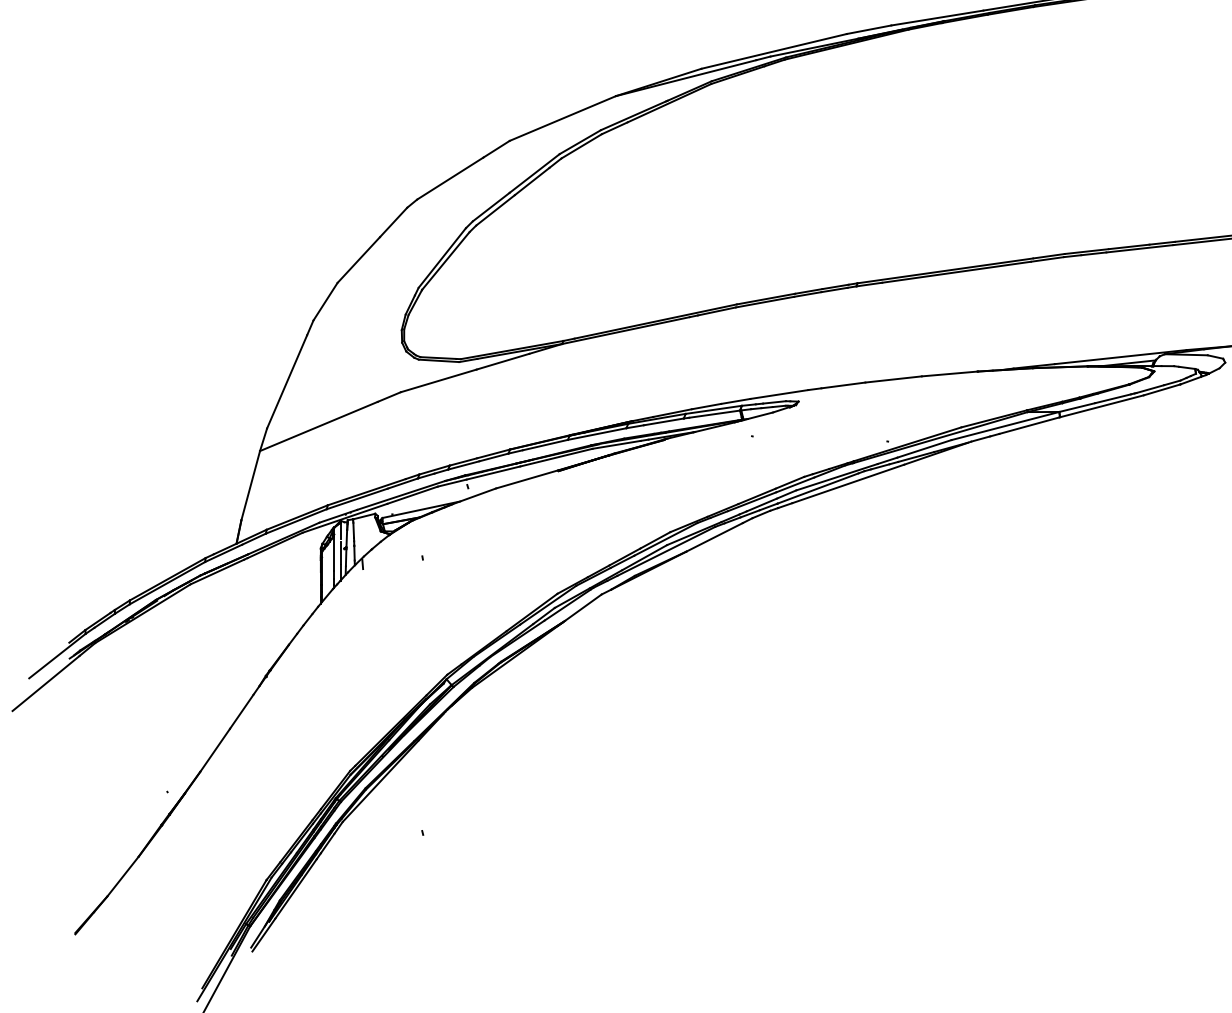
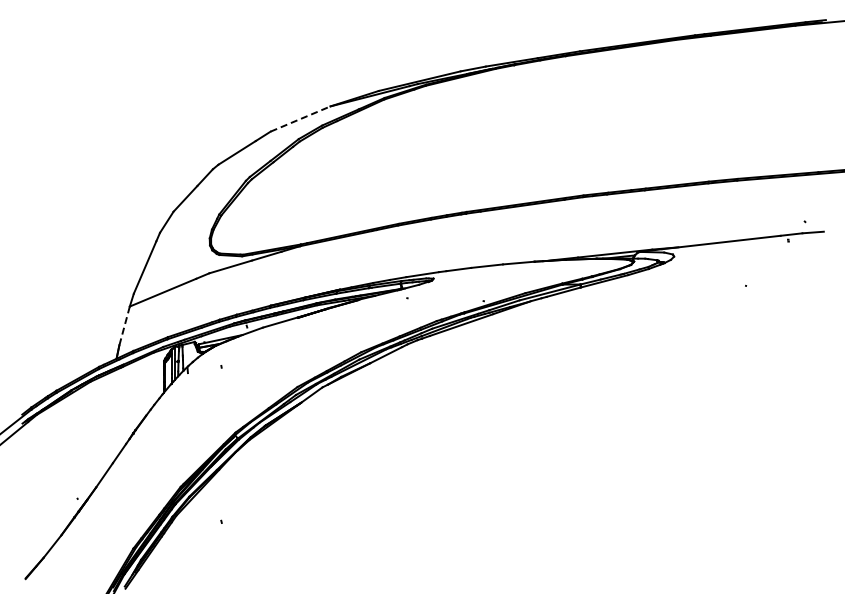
line: (562, 119) -> (300, 119), solid -> dashed
line: (250, 486) -> (124, 326), solid -> dashed

